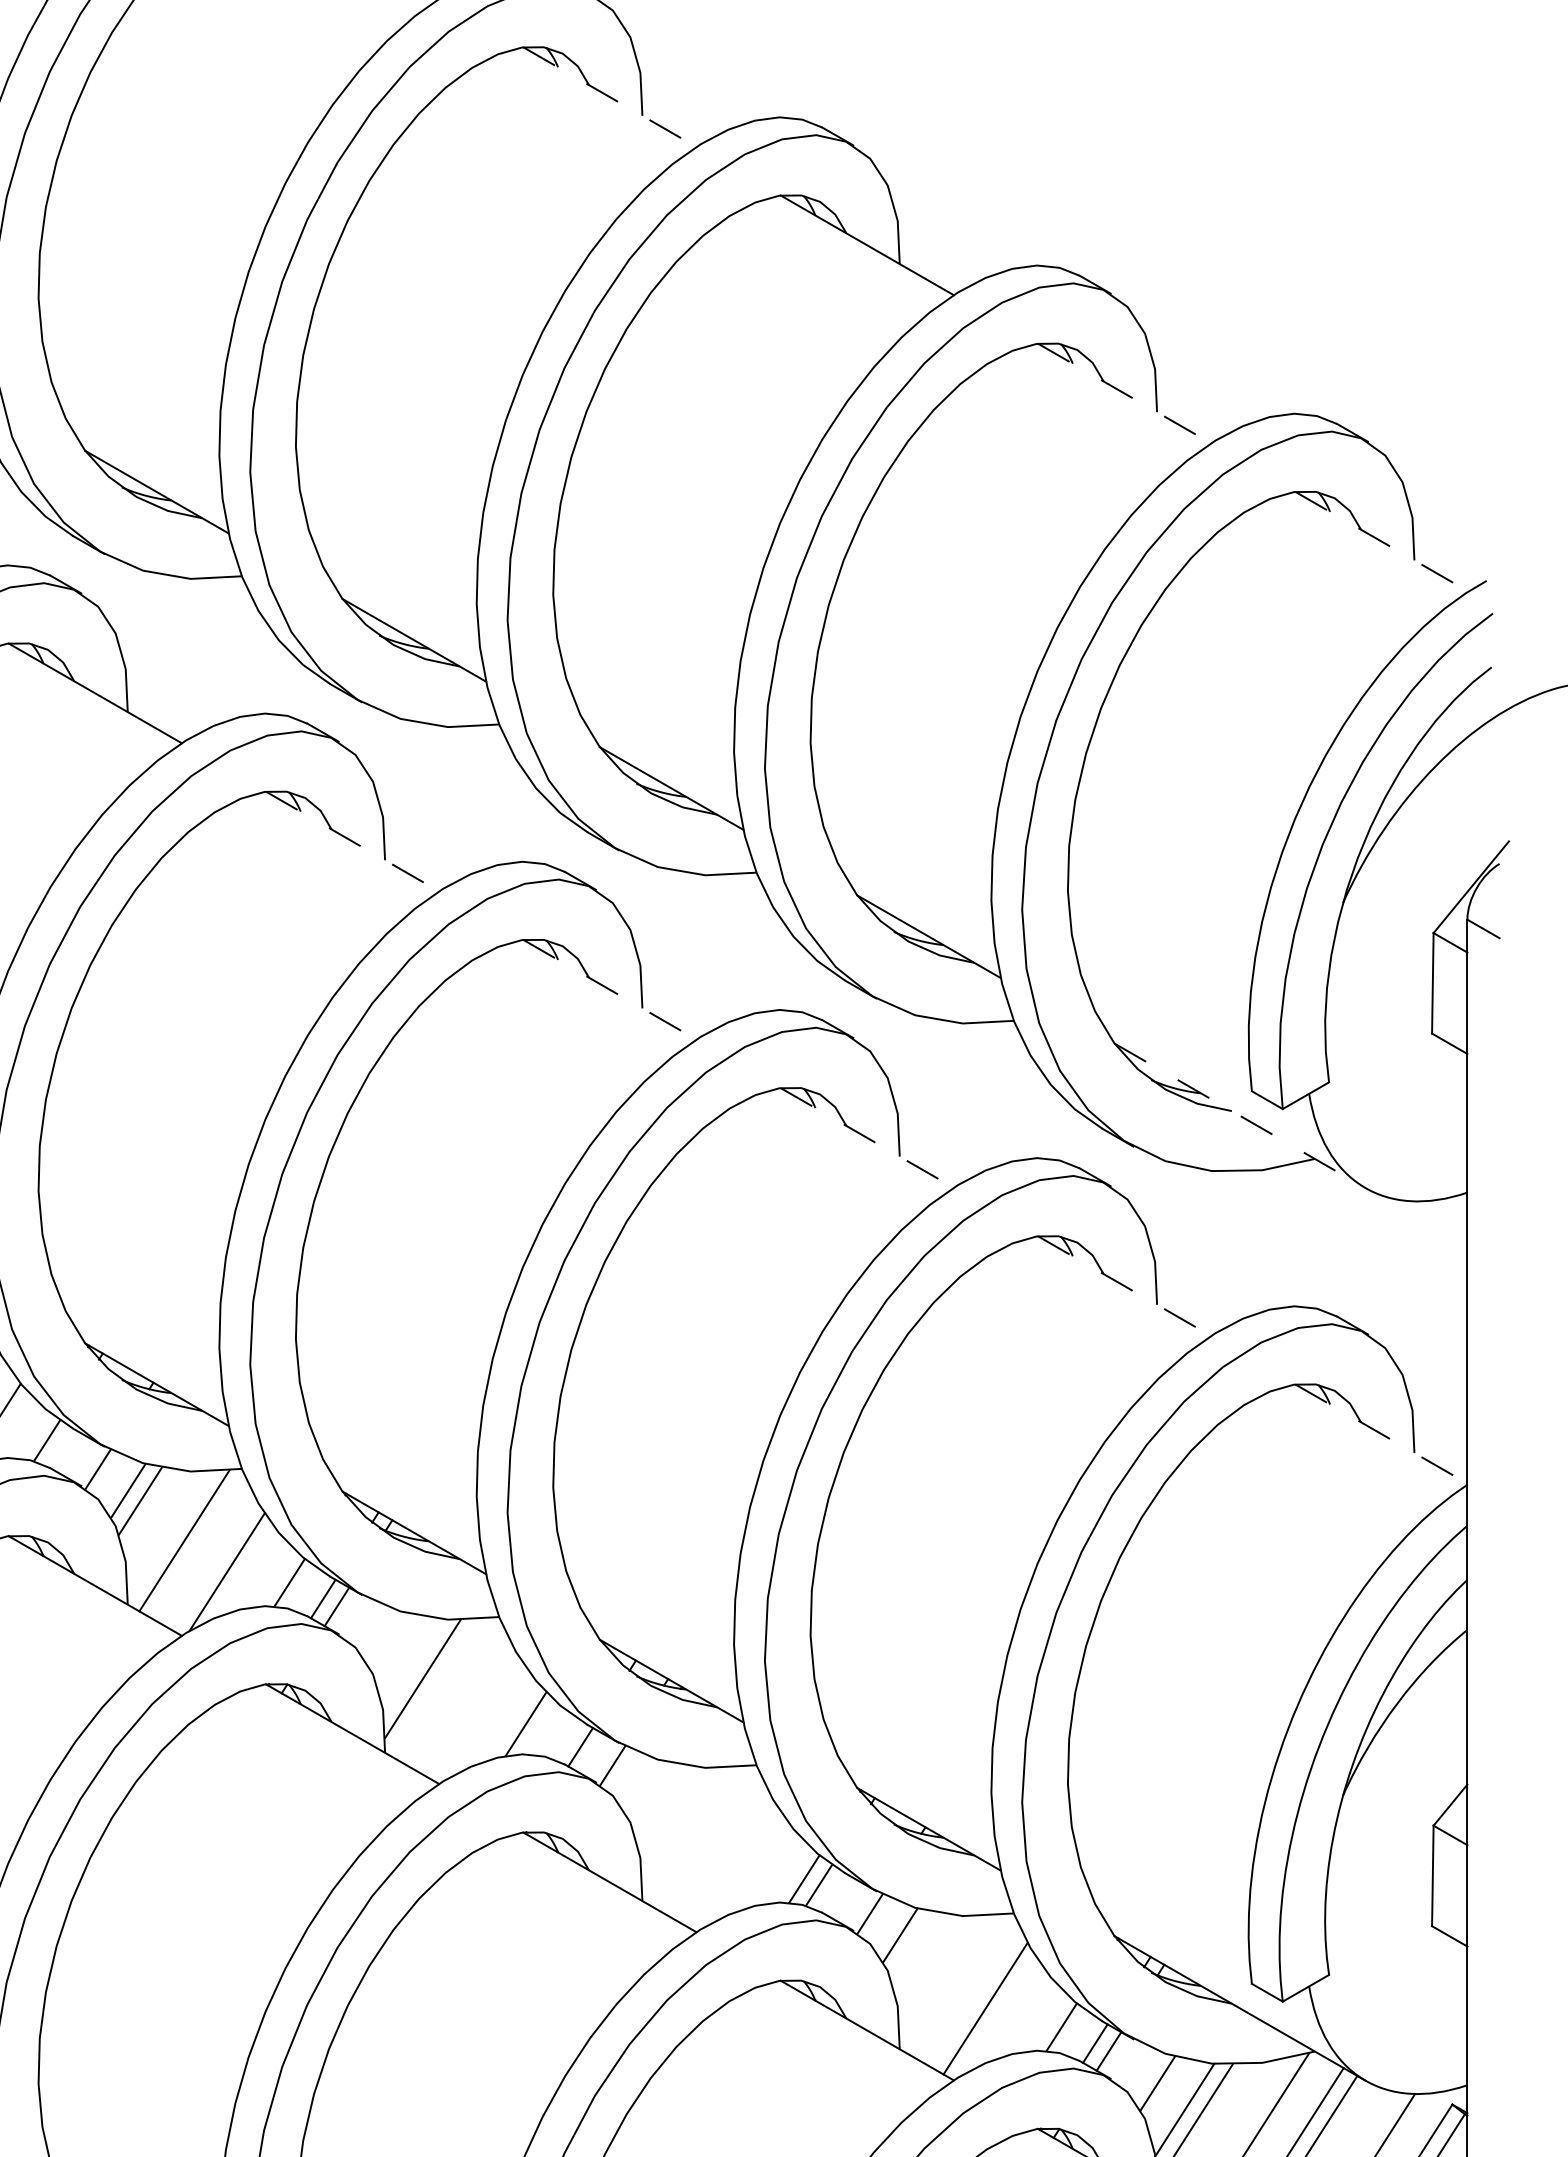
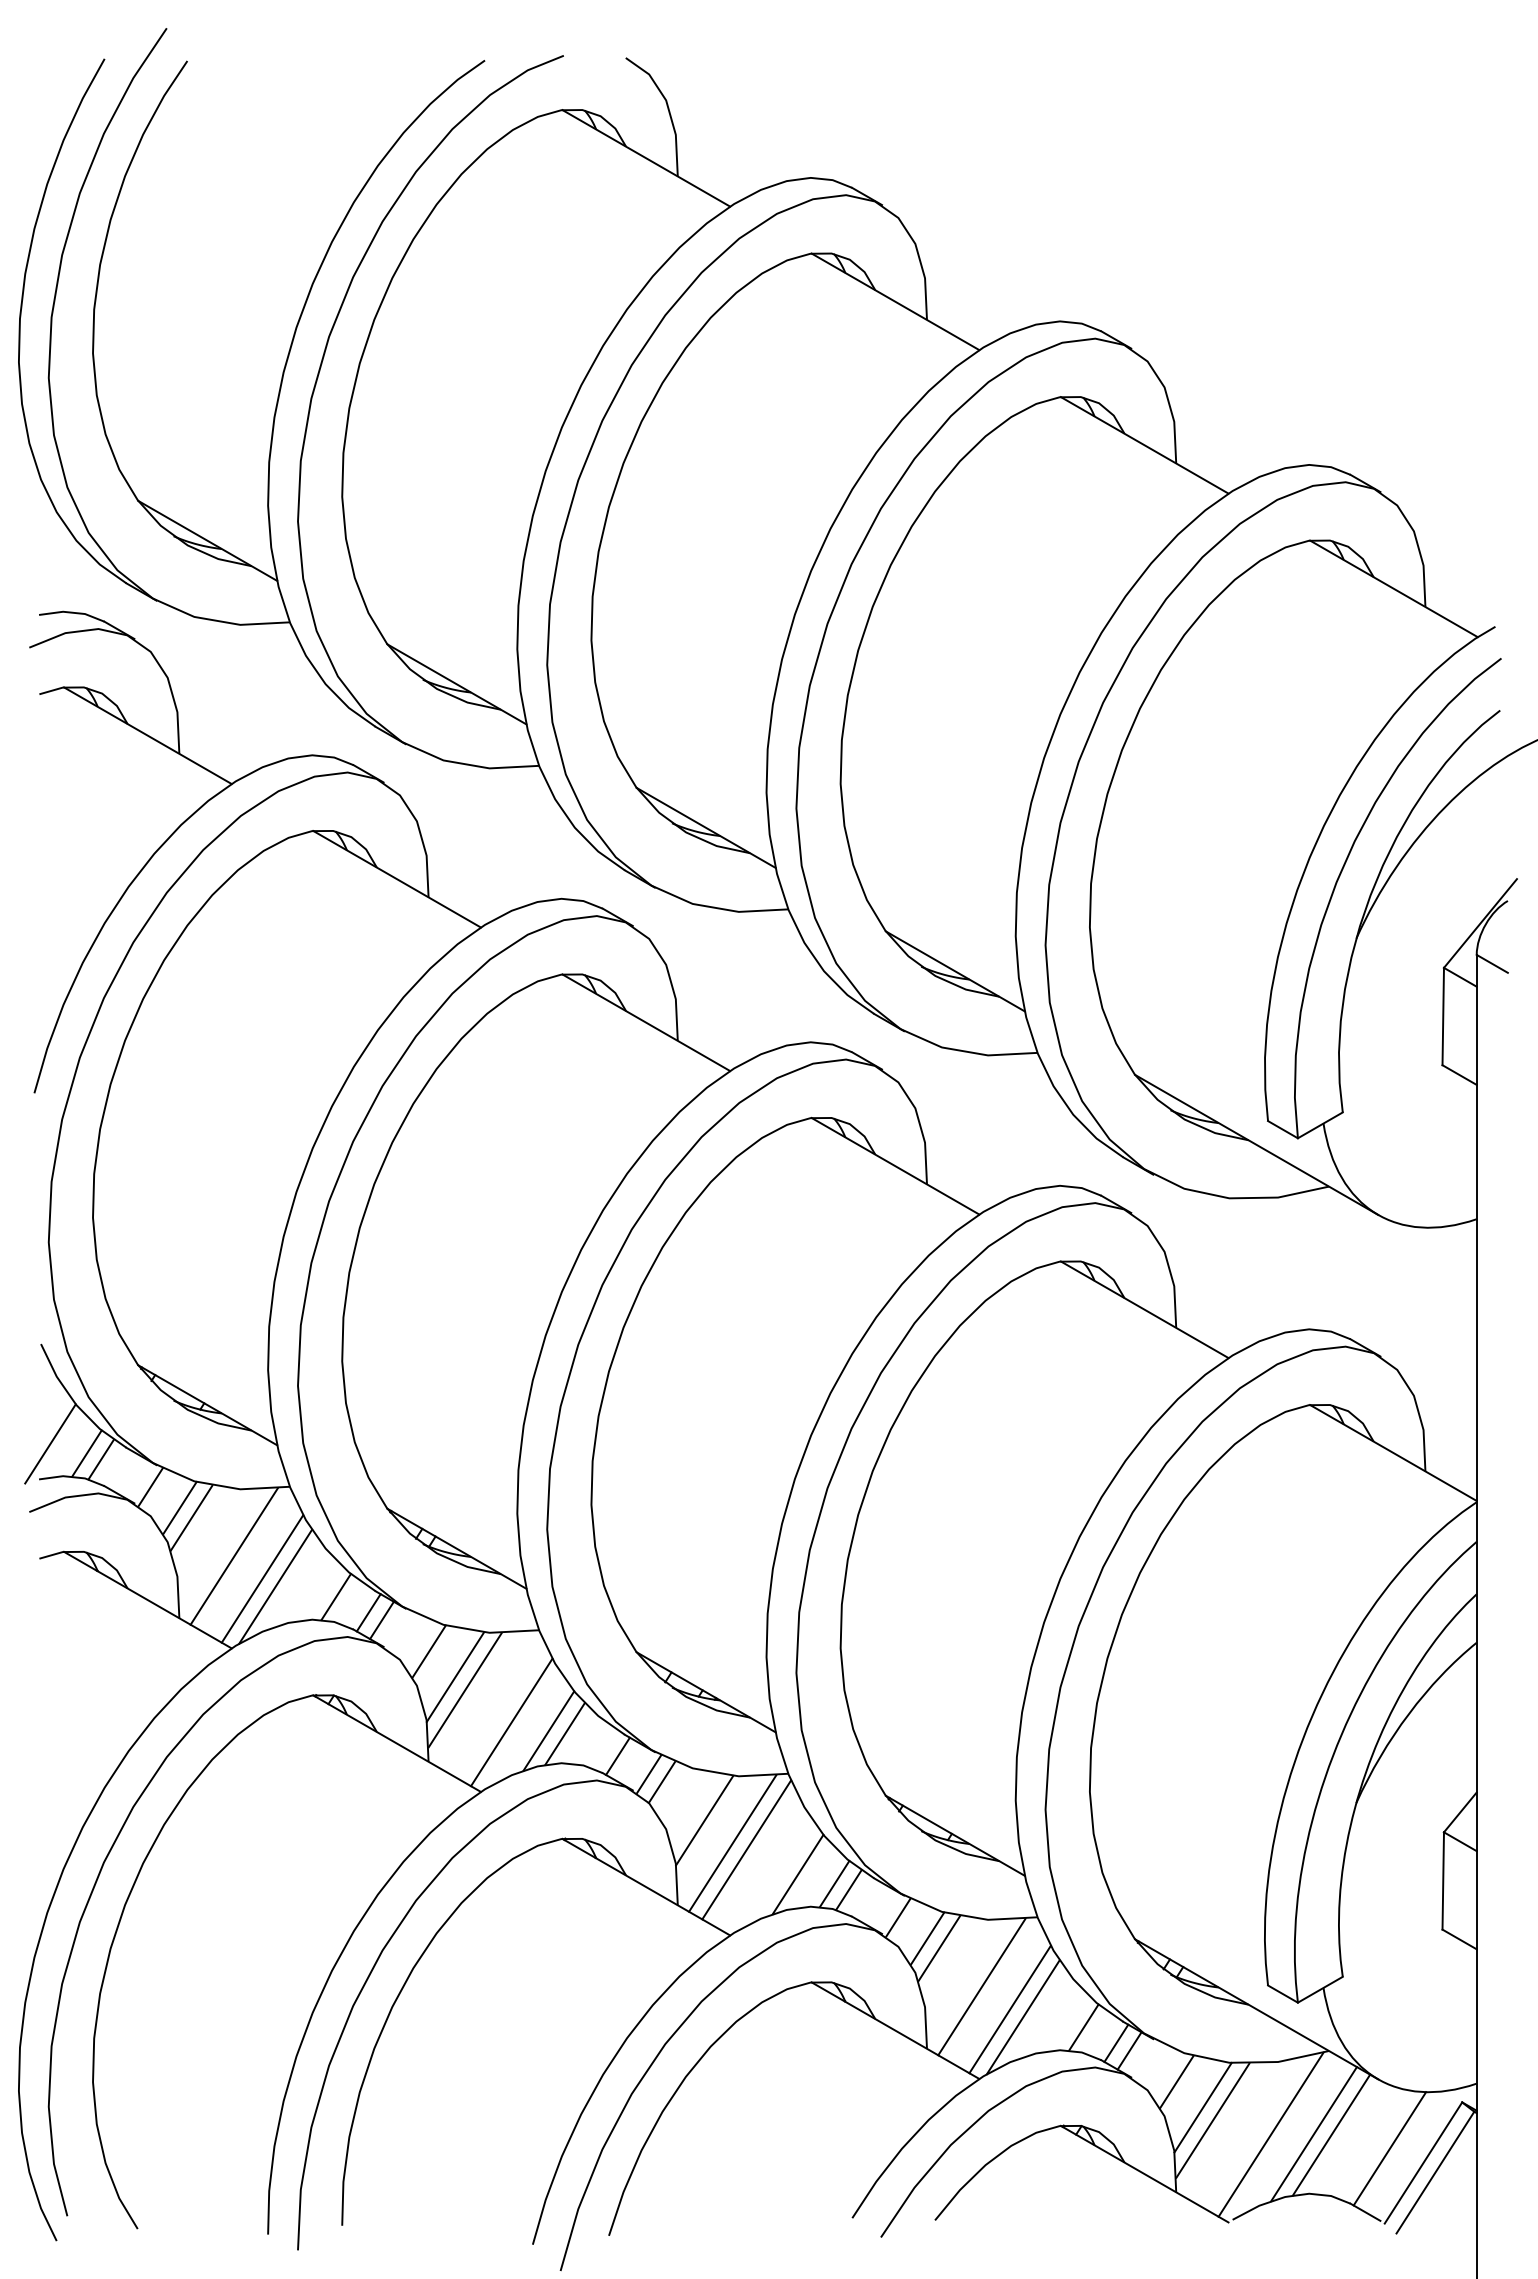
line: (610, 97) -> (646, 158), dashed -> solid
line: (1124, 393) -> (1144, 445), dashed -> solid
line: (1381, 541) -> (1393, 588), dashed -> solid
line: (352, 841) -> (397, 879), dashed -> solid
line: (610, 989) -> (646, 1022), dashed -> solid
line: (1241, 1116) -> (1257, 1145), dashed -> solid
line: (867, 1138) -> (895, 1166), dashed -> solid
line: (1124, 1285) -> (1144, 1309), dashed -> solid
line: (31, 1434) -> (86, 1453), added
line: (1381, 1434) -> (1393, 1453), dashed -> solid
line: (213, 1563) -> (262, 1578), added
line: (385, 1638) -> (428, 1651), added
line: (412, 1664) -> (455, 1676), added
line: (470, 1712) -> (511, 1722), added
line: (508, 1720) -> (548, 1730), added
line: (625, 1774) -> (661, 1782), added
line: (670, 1813) -> (704, 1820), added
line: (698, 1837) -> (732, 1843), added
line: (713, 1843) -> (746, 1849), added
line: (766, 1869) -> (797, 1874), added
line: (911, 1945) -> (938, 1948), added
line: (956, 1984) -> (981, 1986), added
line: (998, 2016) -> (1022, 2017), added

